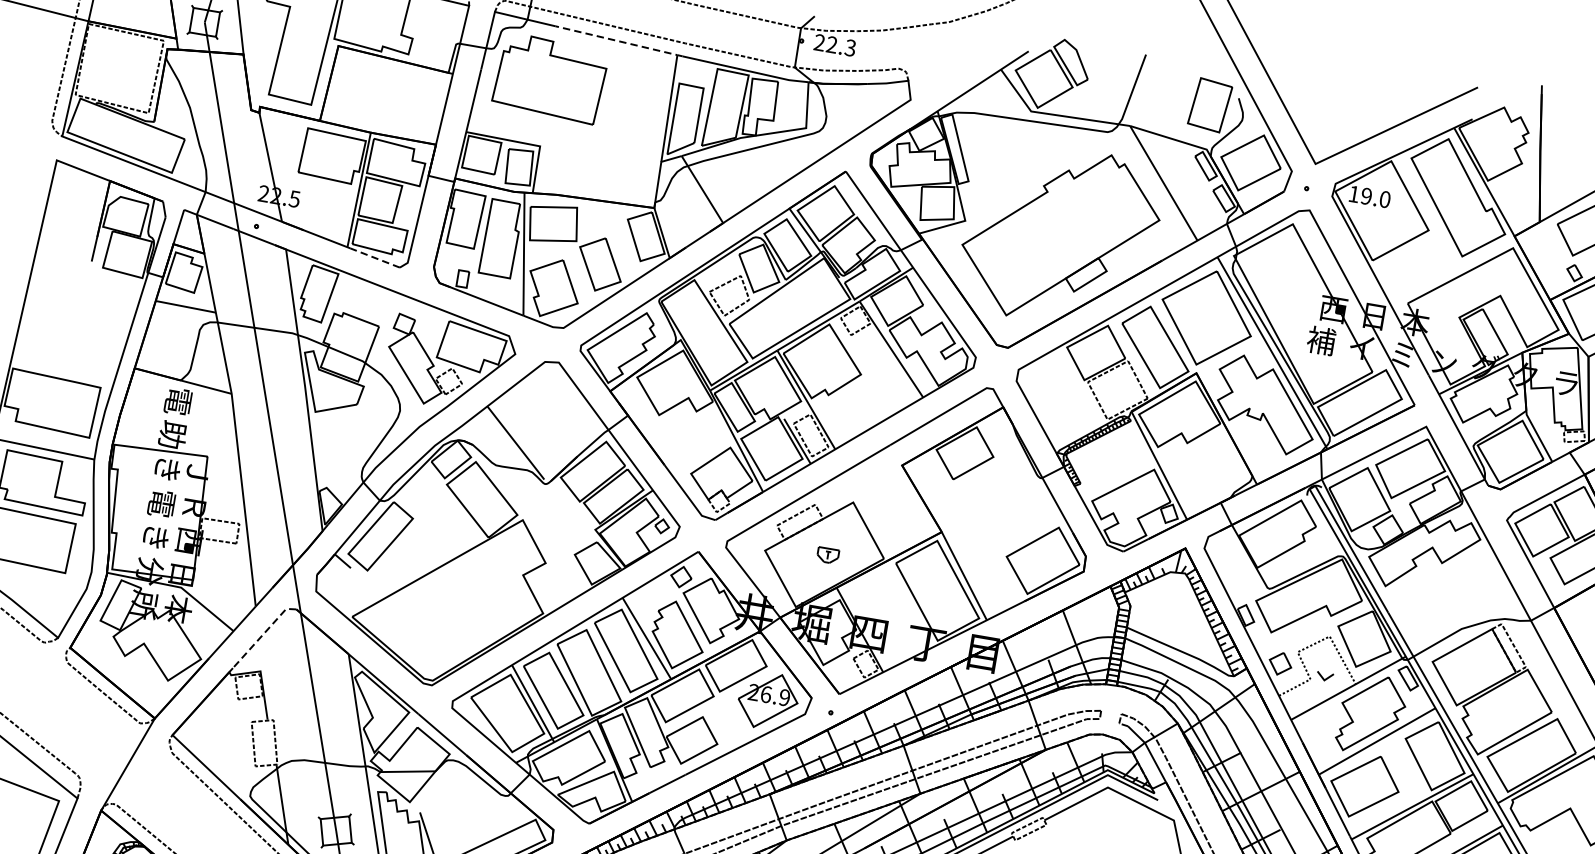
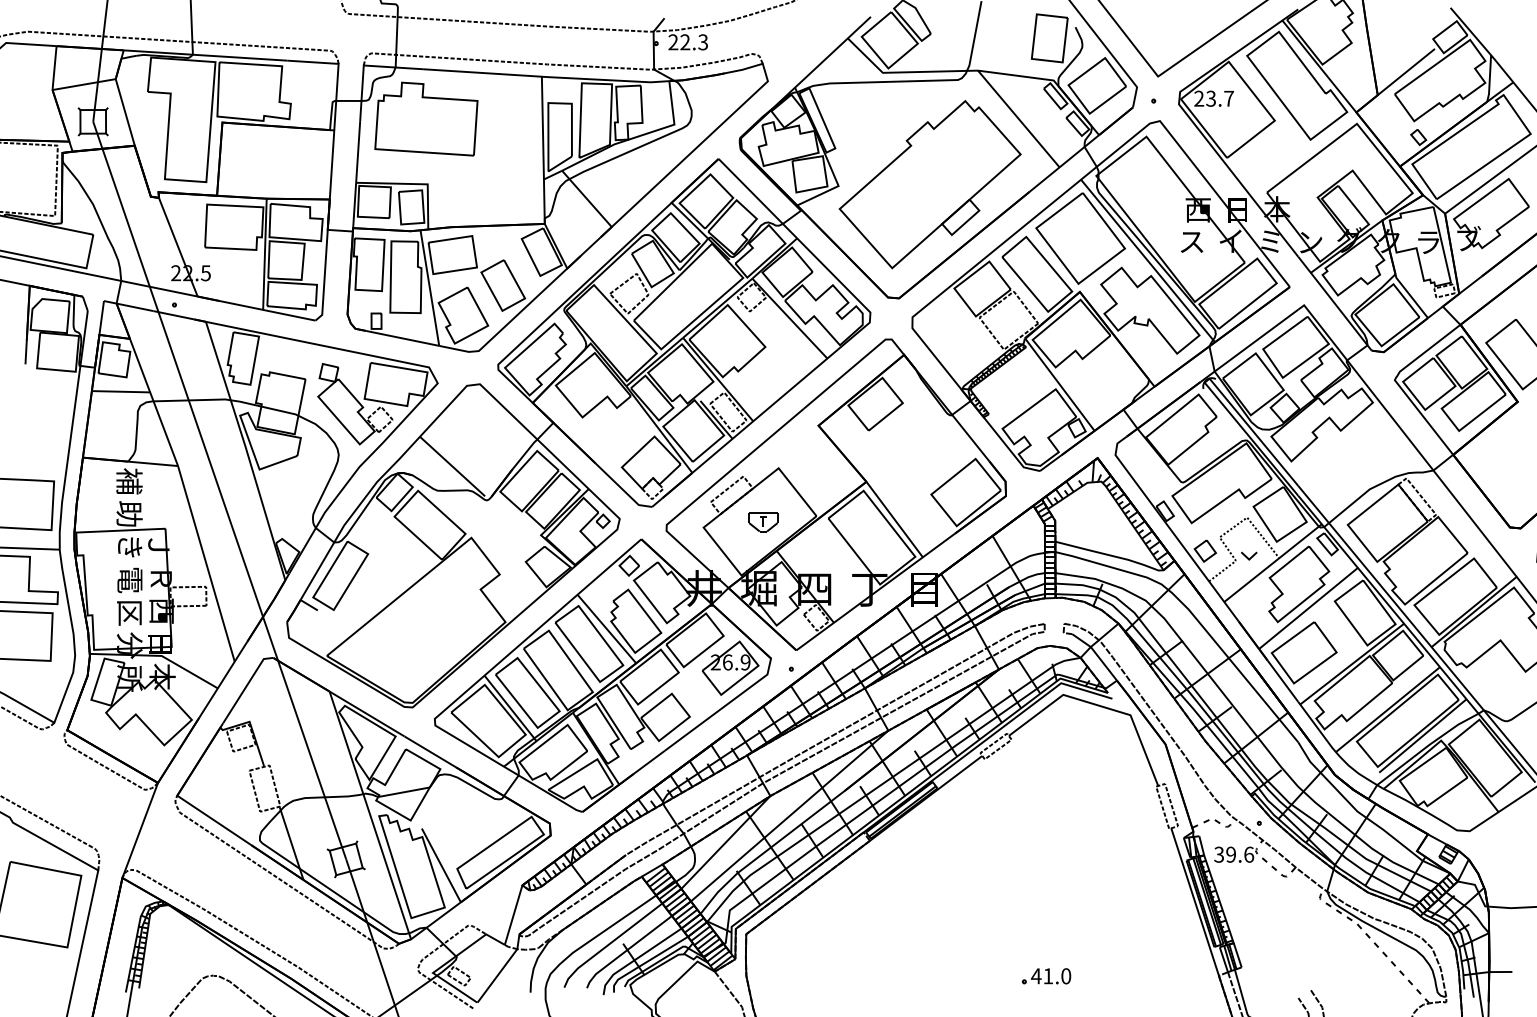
line: (619, 41) -> (485, 73), dashed -> solid
text: (1370, 196) -> (1214, 98), 19.0 -> 23.7
line: (374, 257) -> (290, 315), dashed -> solid
text: (1320, 340) -> (1191, 241), 補 -> ス
text: (178, 401) -> (129, 481), 電 -> 補
text: (155, 537) -> (129, 613), き -> 区
part: (827, 555) -> (763, 522), size x1.43
line: (263, 634) -> (246, 686), dashed -> solid

